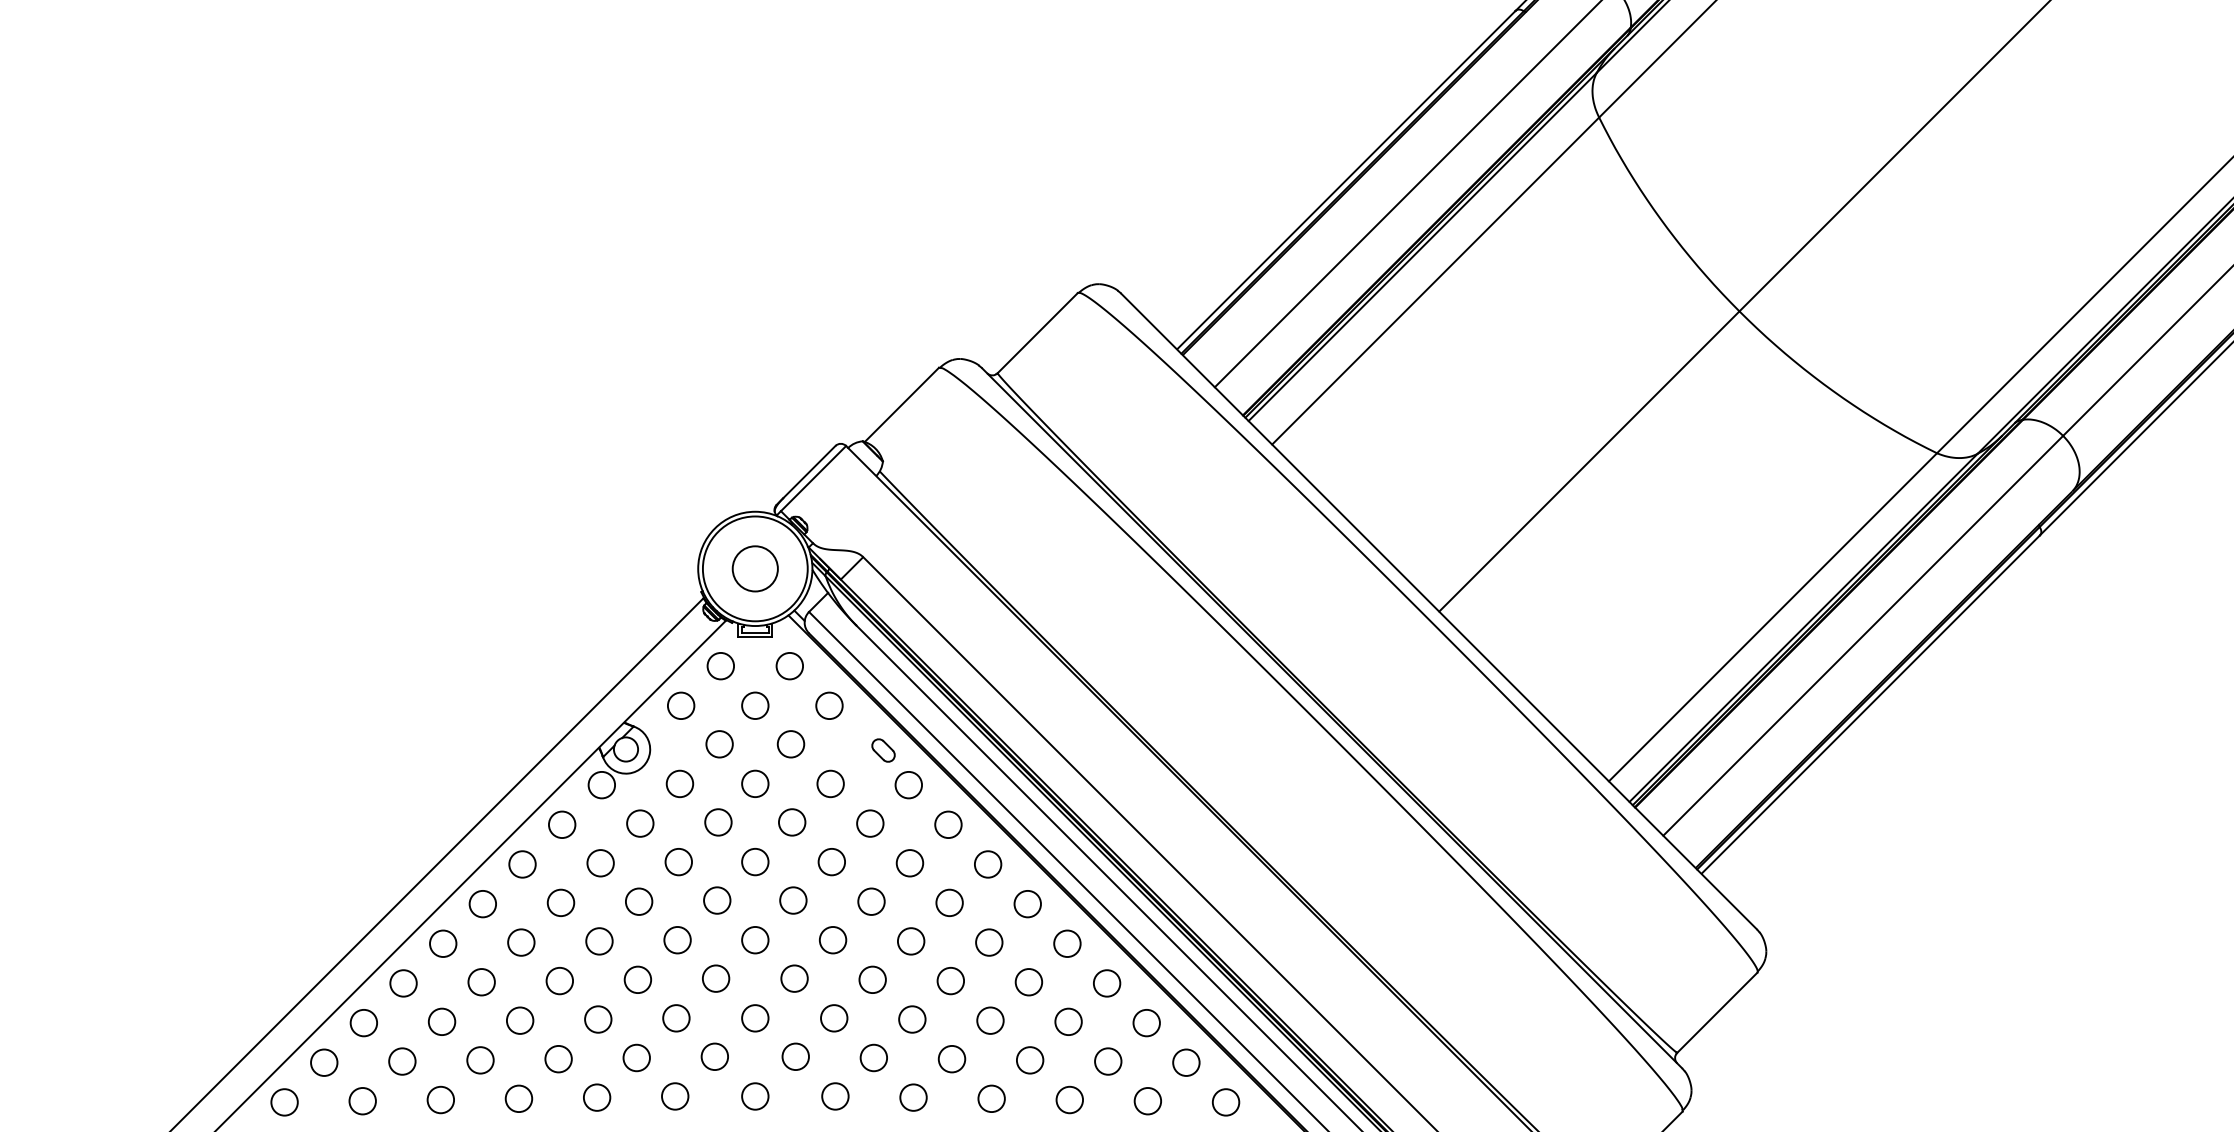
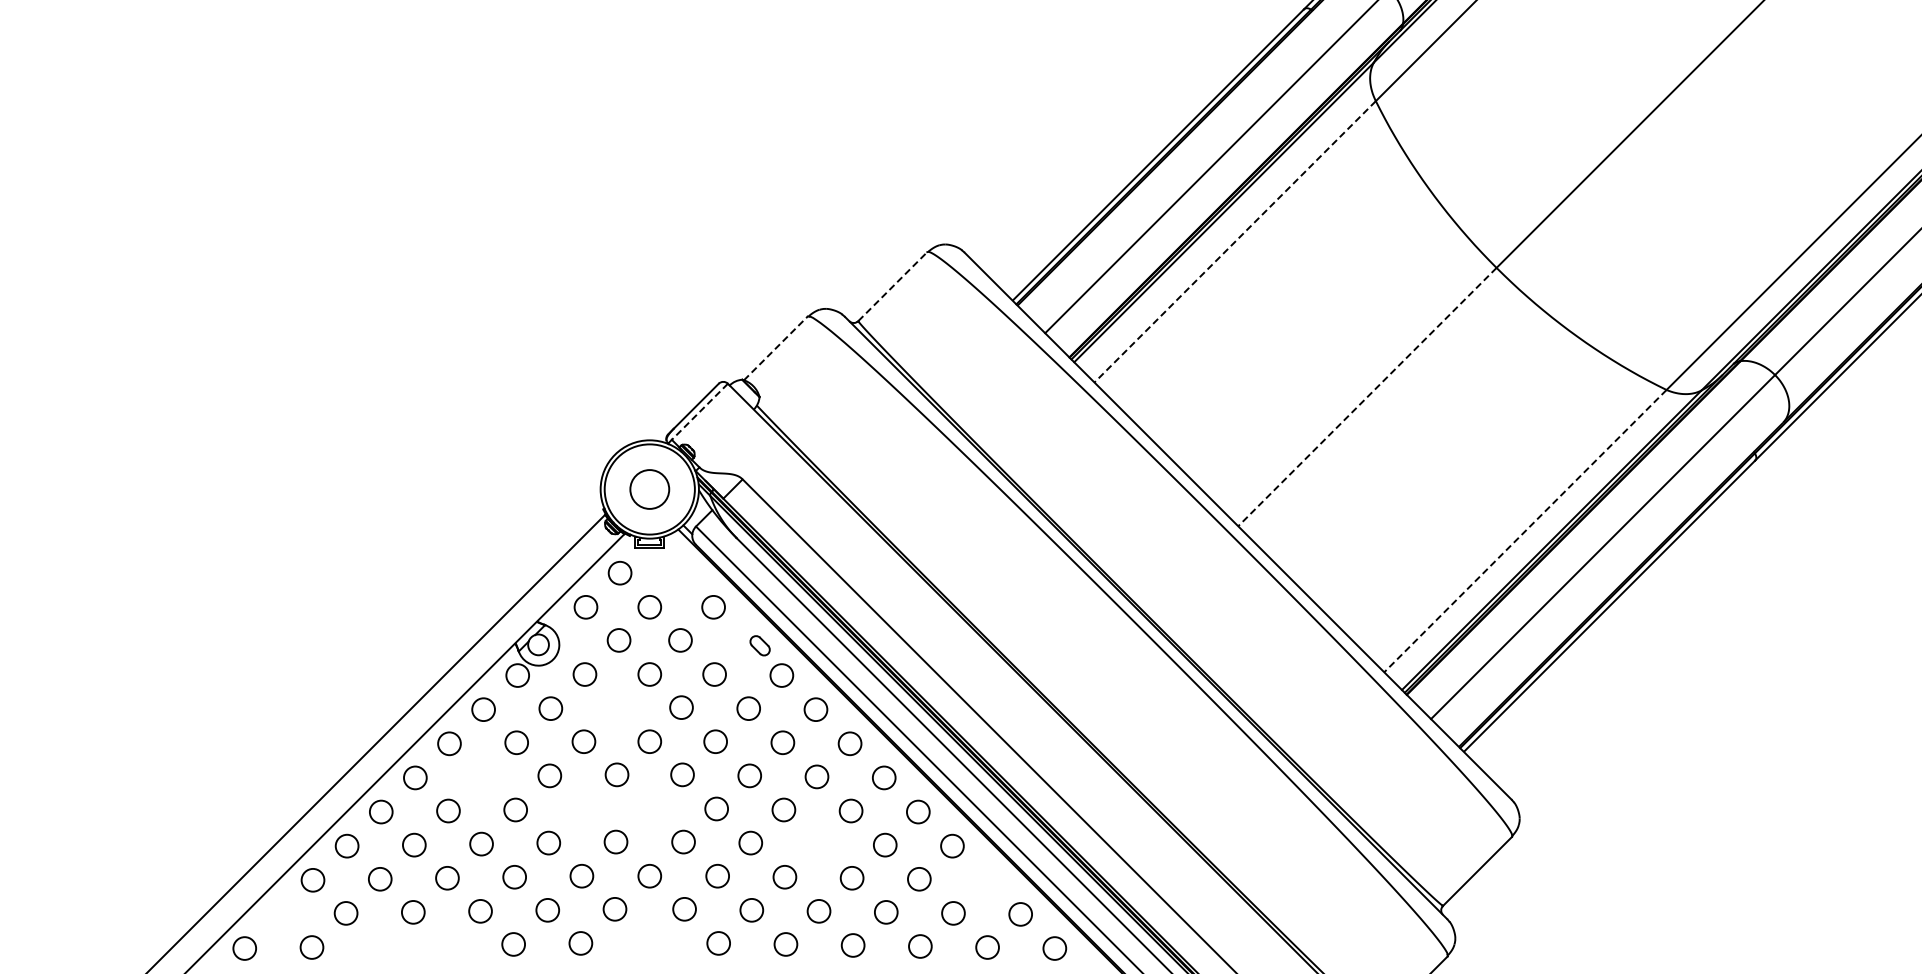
line: (1436, 280) -> (1235, 241), solid -> dashed
line: (1037, 332) -> (892, 286), solid -> dashed
line: (902, 405) -> (776, 348), solid -> dashed
line: (1589, 461) -> (1367, 397), solid -> dashed
line: (813, 478) -> (699, 411), solid -> dashed
line: (1773, 617) -> (1525, 531), solid -> dashed
circle: (789, 665) -> (679, 572), removed
circle: (717, 822) -> (617, 707), removed
circle: (560, 902) -> (482, 776), removed
circle: (677, 939) -> (582, 808), removed
circle: (754, 939) -> (649, 808), removed
circle: (950, 980) -> (817, 843), removed
circle: (1146, 1023) -> (986, 880), removed
circle: (323, 1062) -> (278, 914), removed
circle: (754, 1096) -> (649, 943), removed
circle: (519, 1098) -> (446, 945), removed
circle: (441, 1100) -> (379, 946), removed

